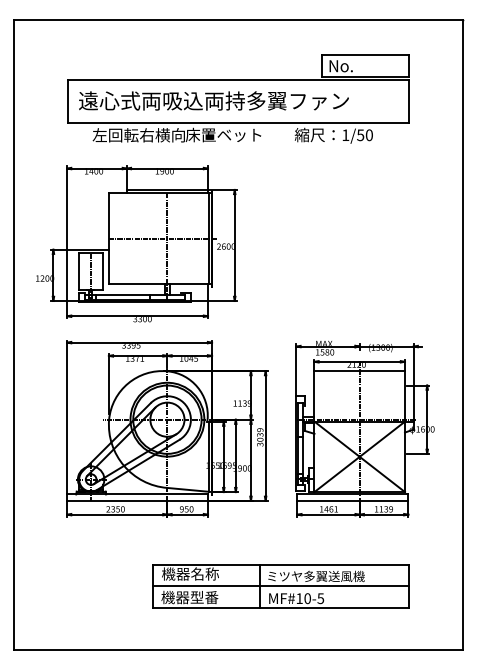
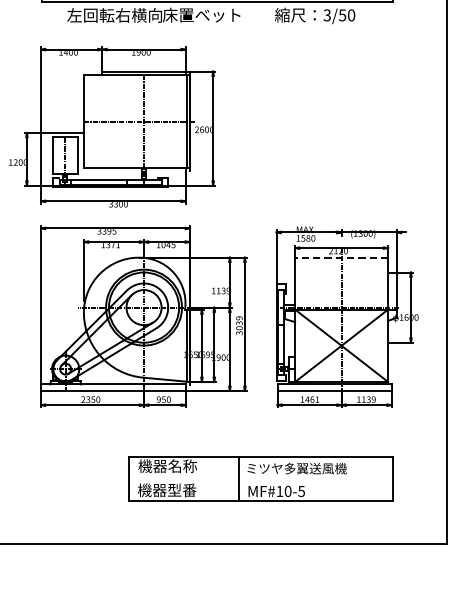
text: (345, 135) -> (326, 15), 1/50 -> 3/50
line: (359, 371) -> (341, 258), solid -> dashed
line: (281, 586) -> (261, 478), removed

